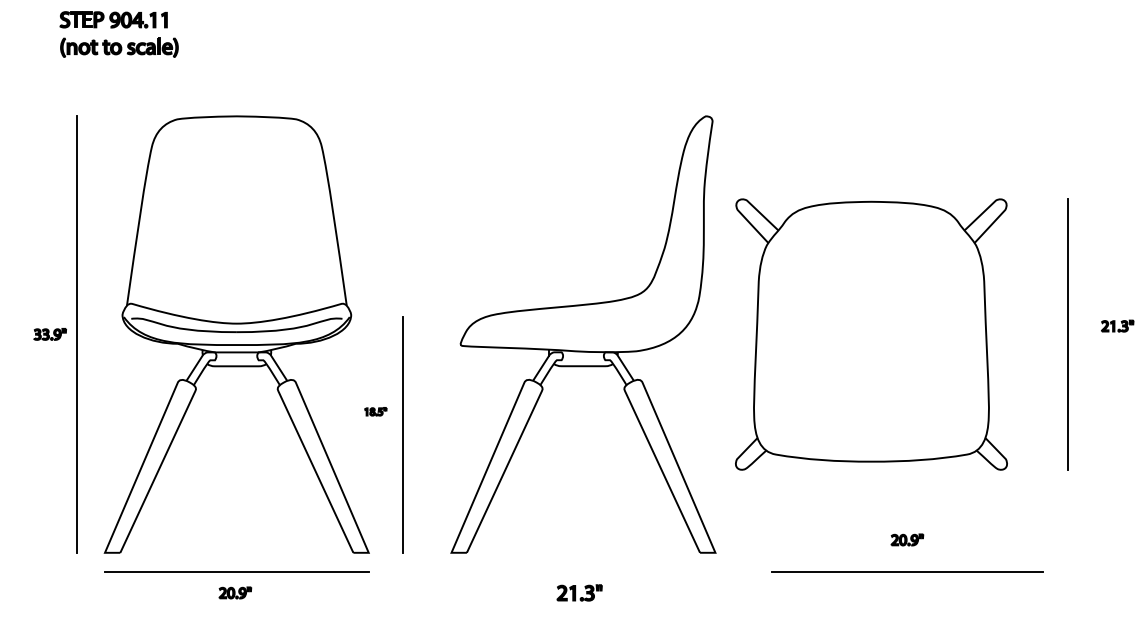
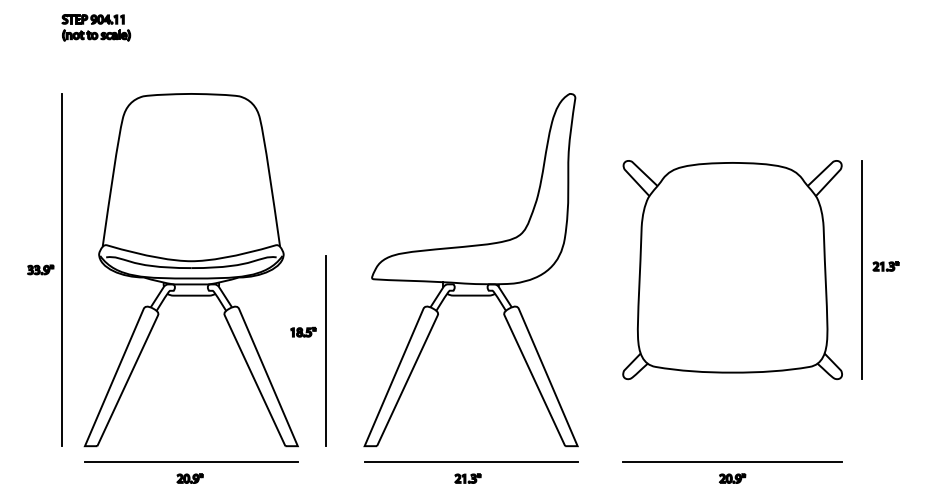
part: (118, 34) -> (95, 27), size x0.71
part: (1117, 325) -> (886, 265), moved
part: (871, 334) -> (732, 269), moved
part: (375, 411) -> (303, 332), size x1.43
part: (907, 539) -> (732, 478), moved
line: (583, 571) -> (471, 461), added
part: (579, 592) -> (467, 478), size x0.71

